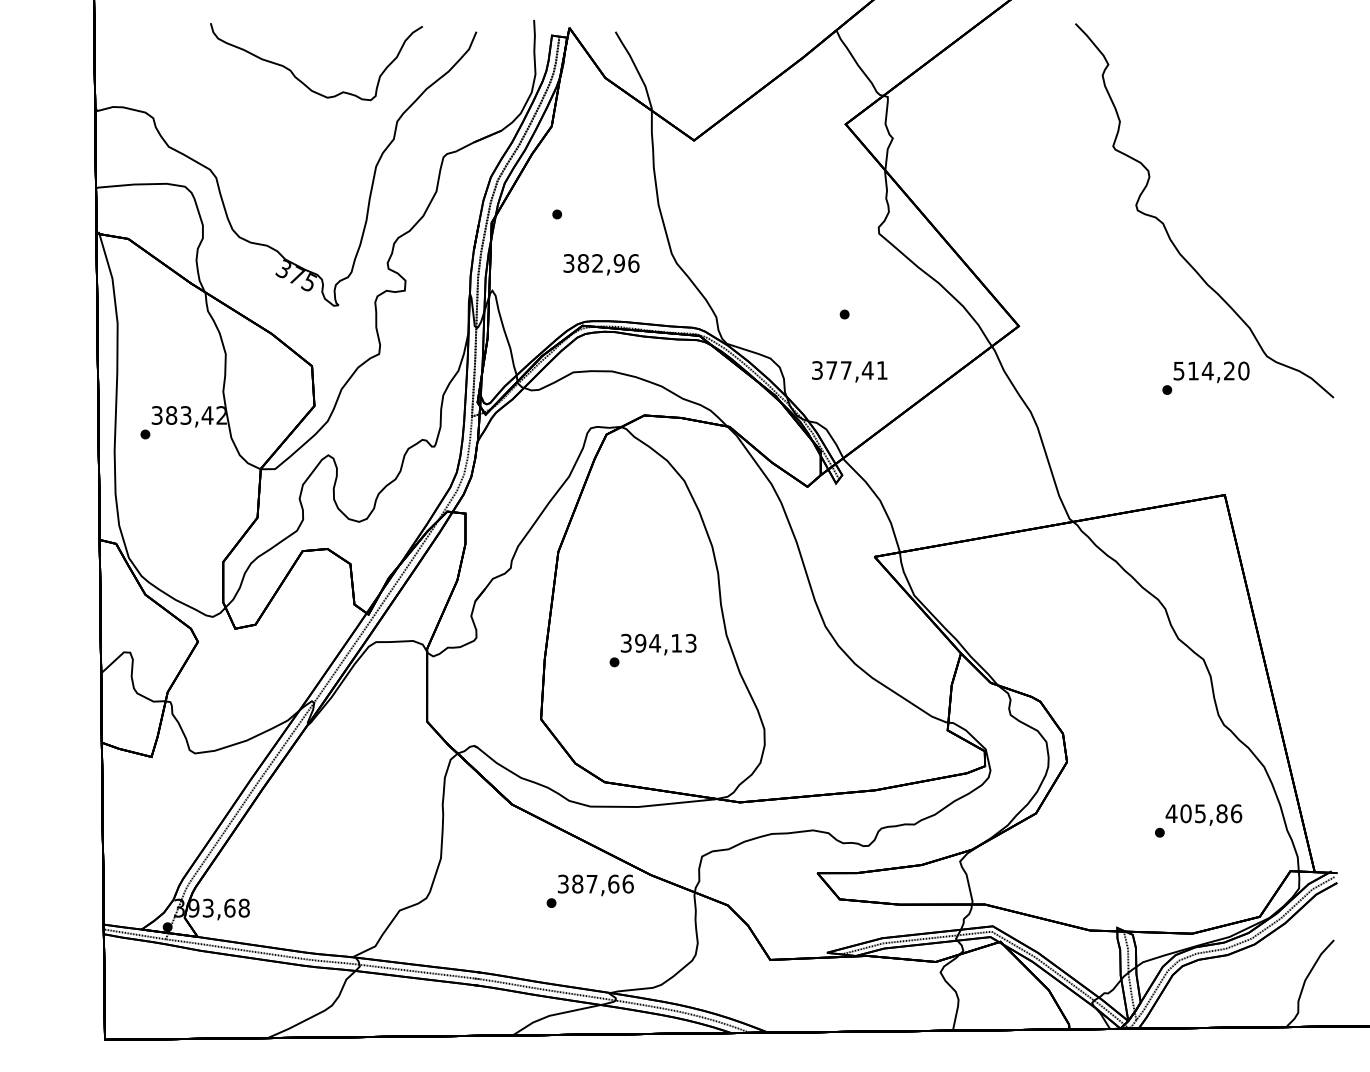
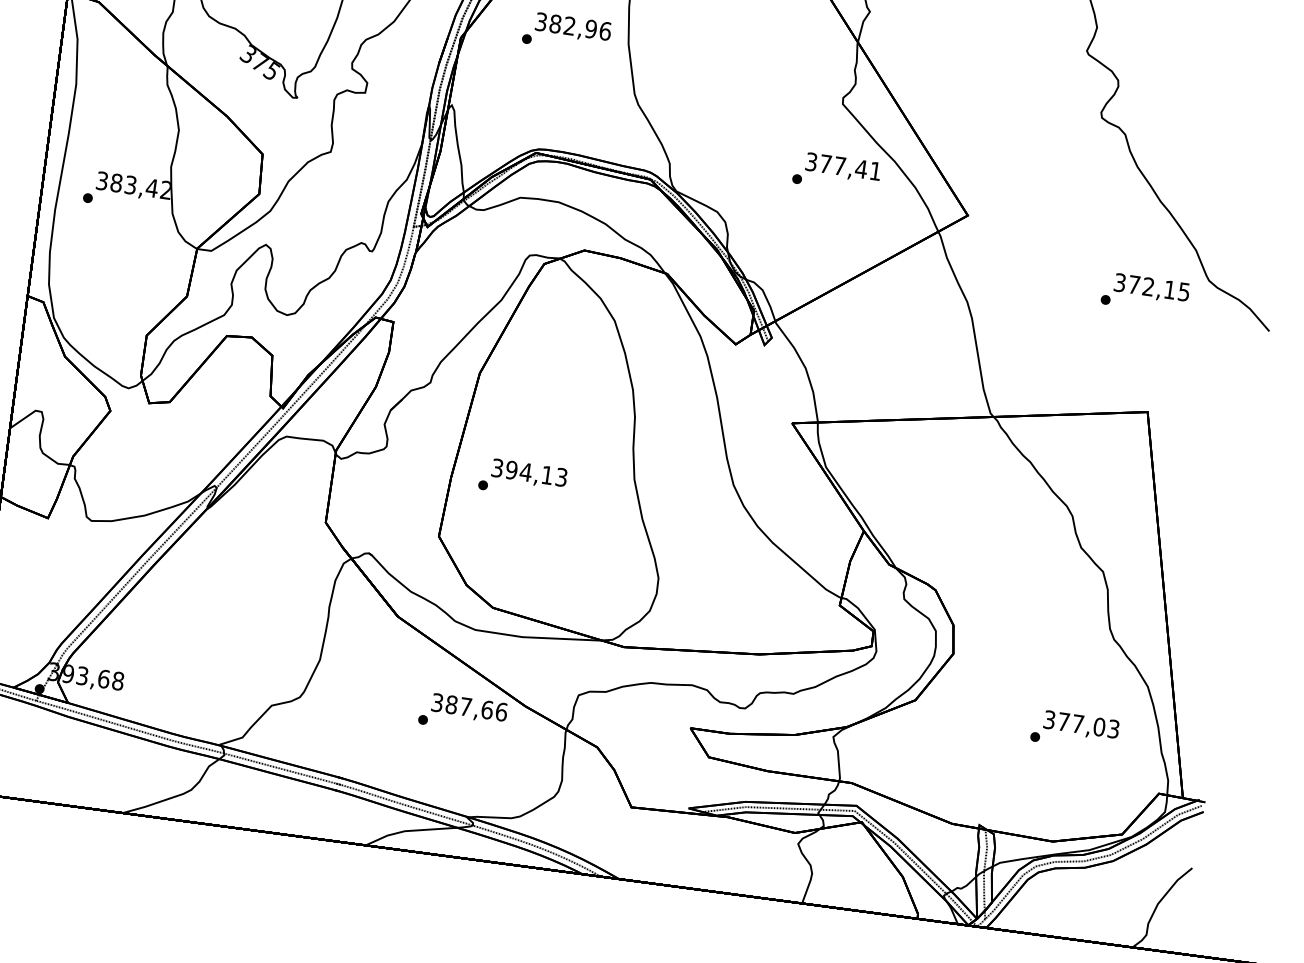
text: (601, 264) -> (573, 27), moved
text: (1211, 370) -> (1152, 286), 514,20 -> 372,15
text: (849, 371) -> (843, 167), moved
text: (652, 650) -> (522, 479), moved
text: (1203, 813) -> (1081, 724), 405,86 -> 377,03

